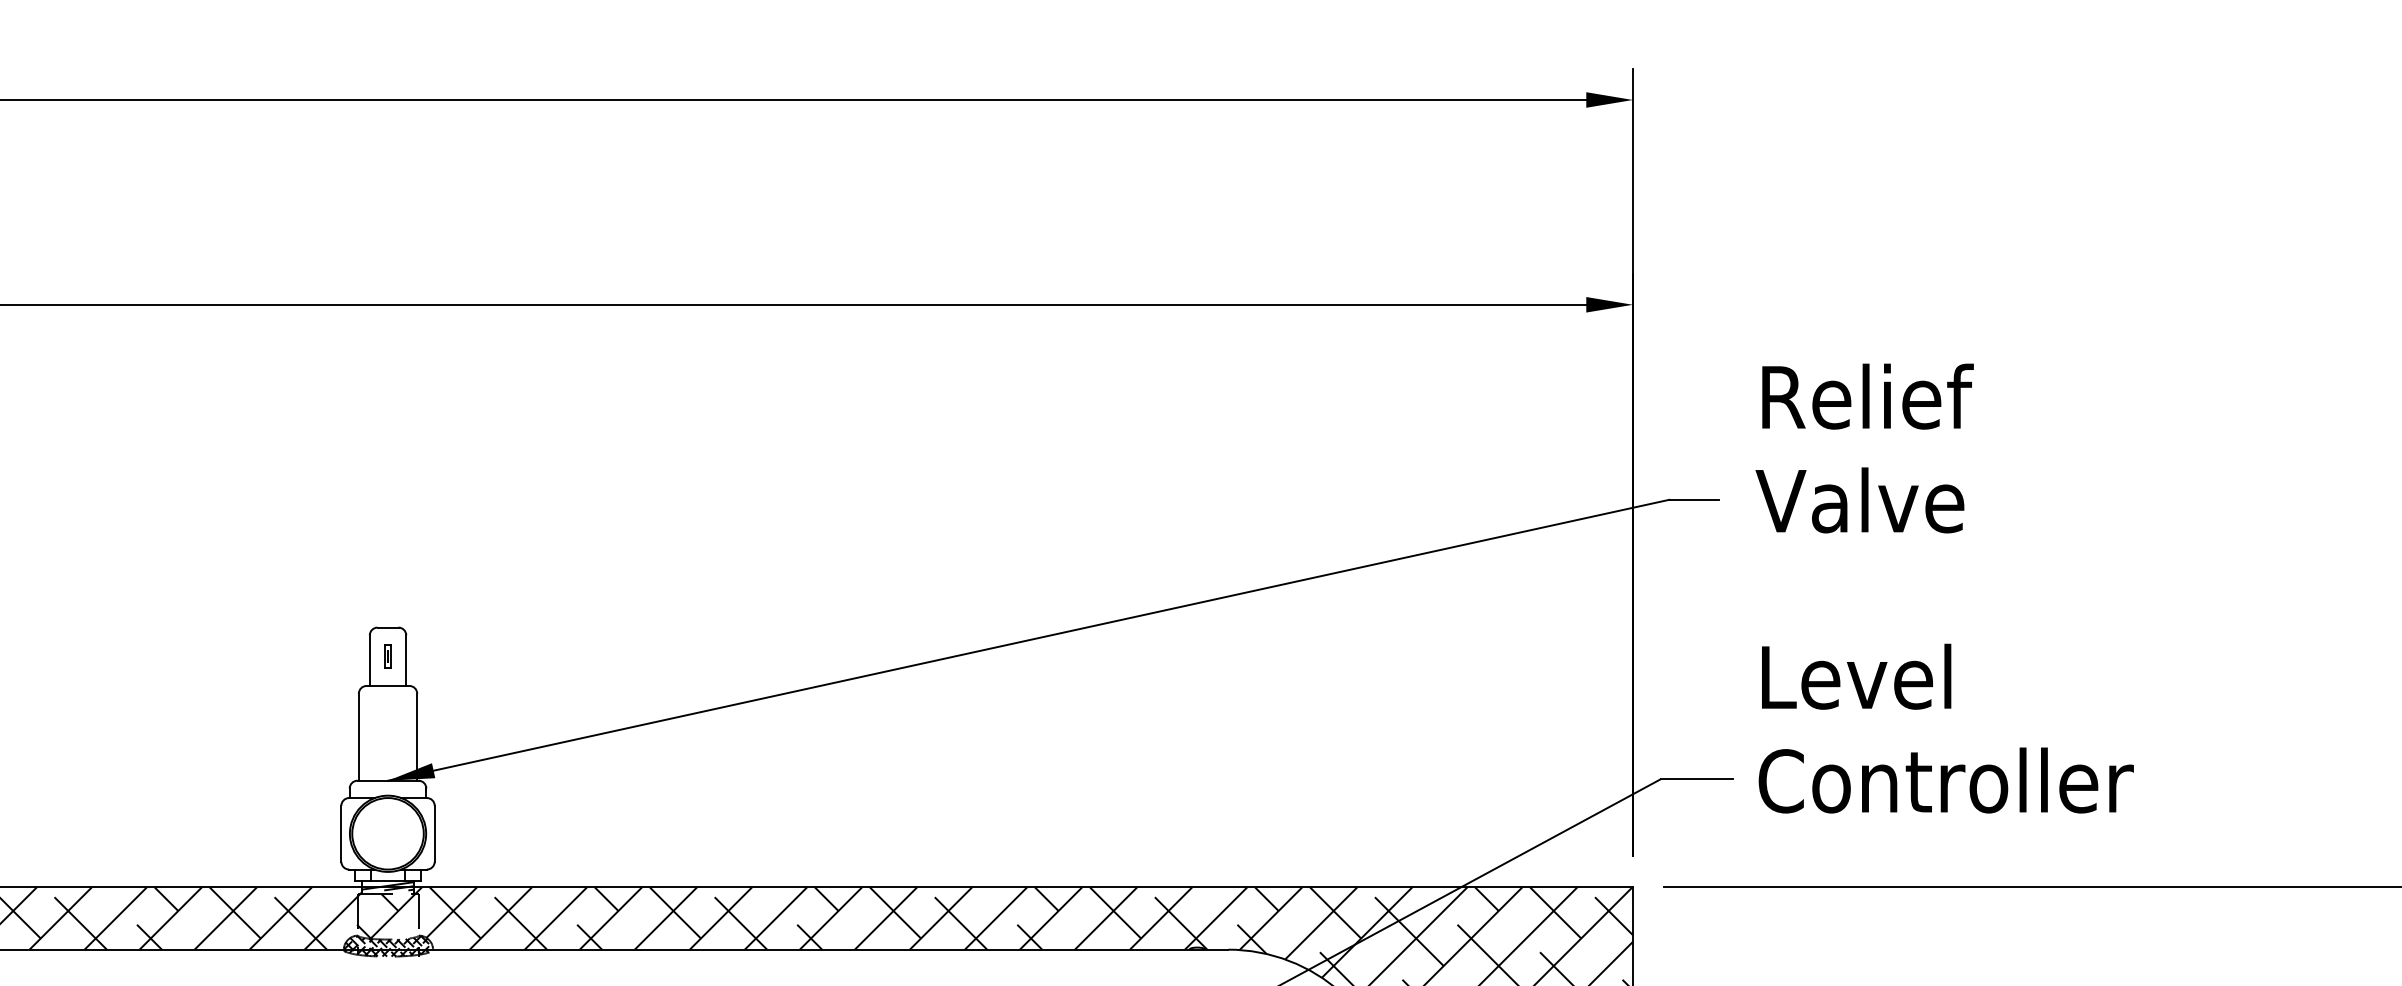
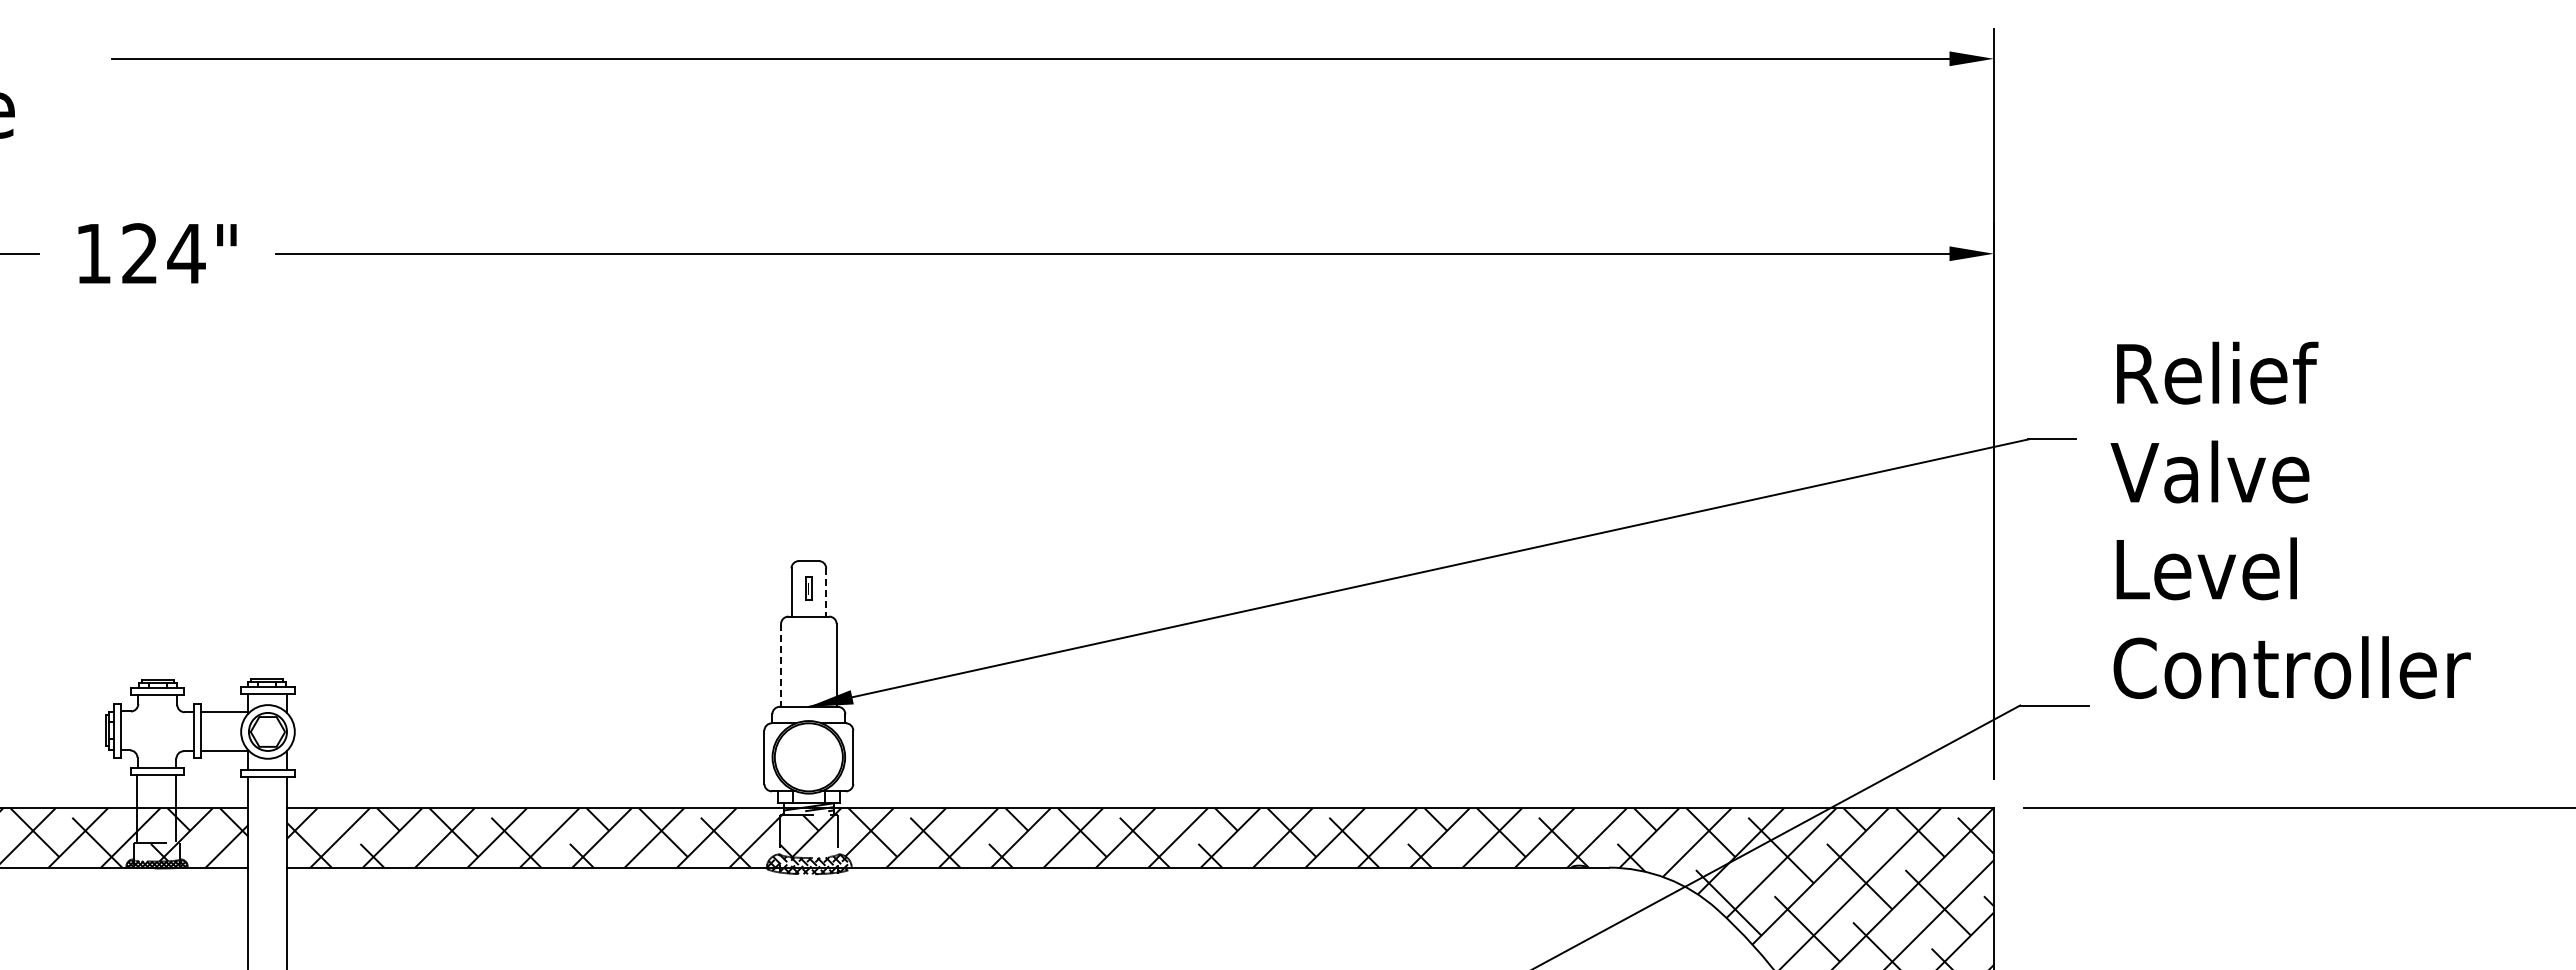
text: (1864, 448) -> (2214, 422), moved
line: (406, 661) -> (826, 593), solid -> dashed
text: (1945, 727) -> (2291, 617), moved
line: (359, 737) -> (781, 665), solid -> dashed

